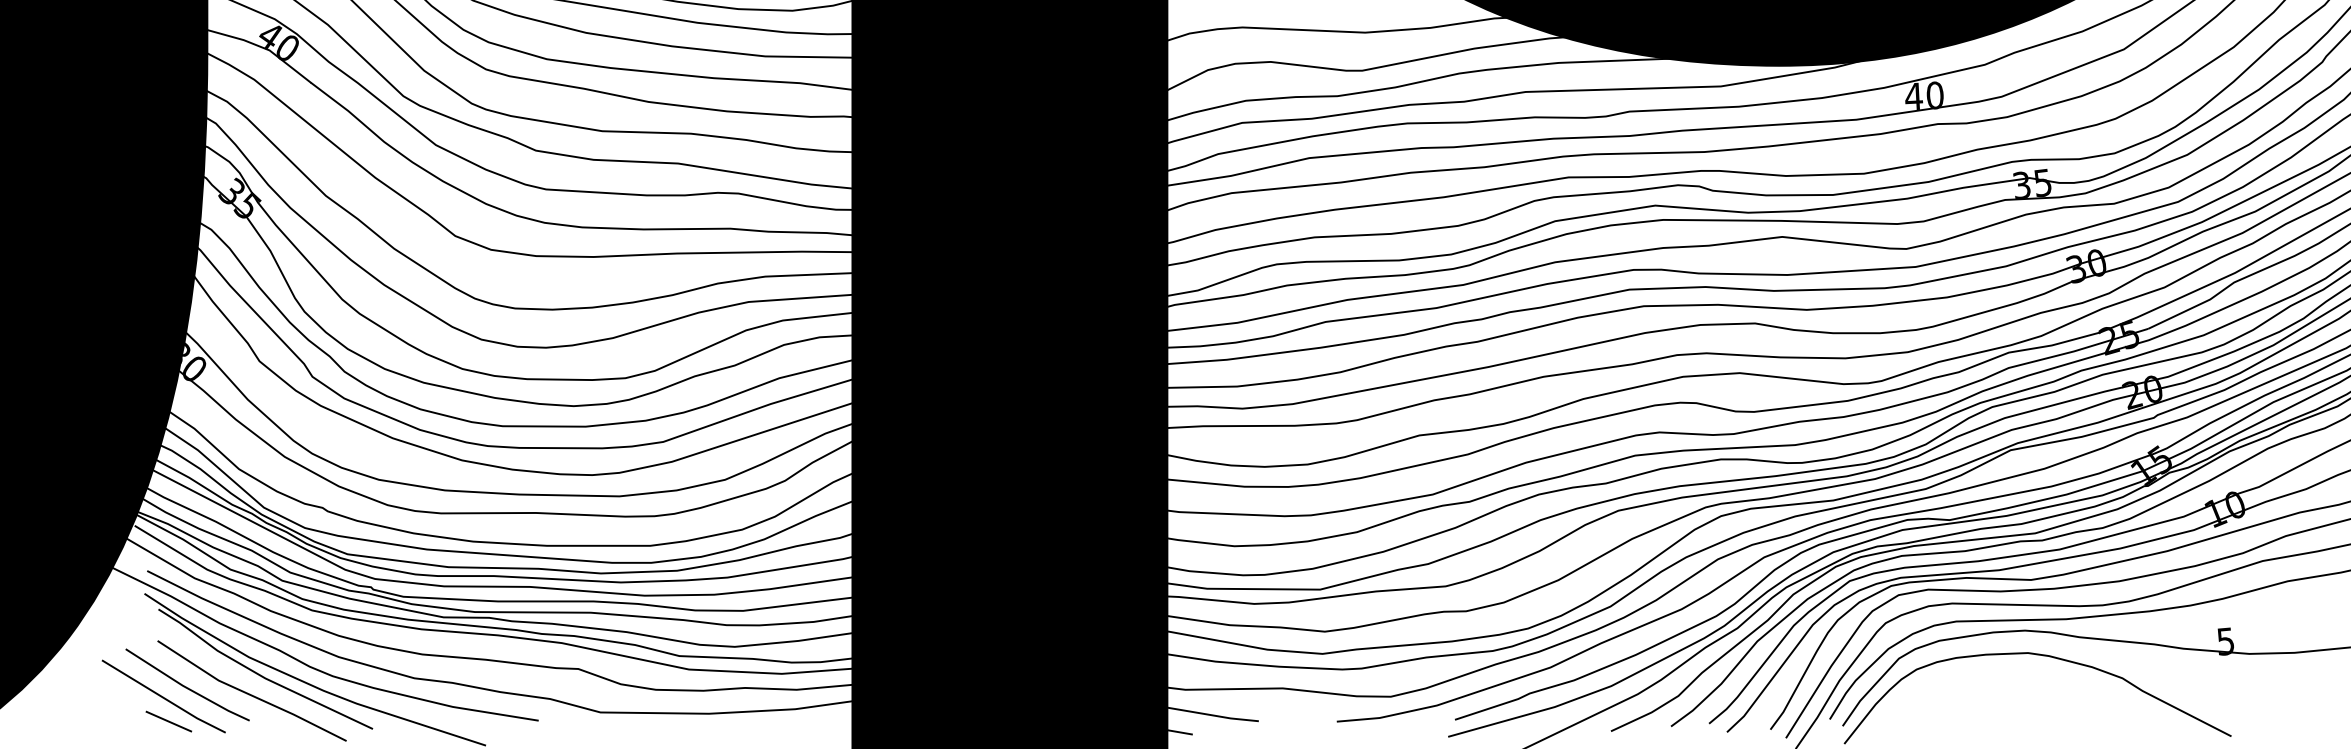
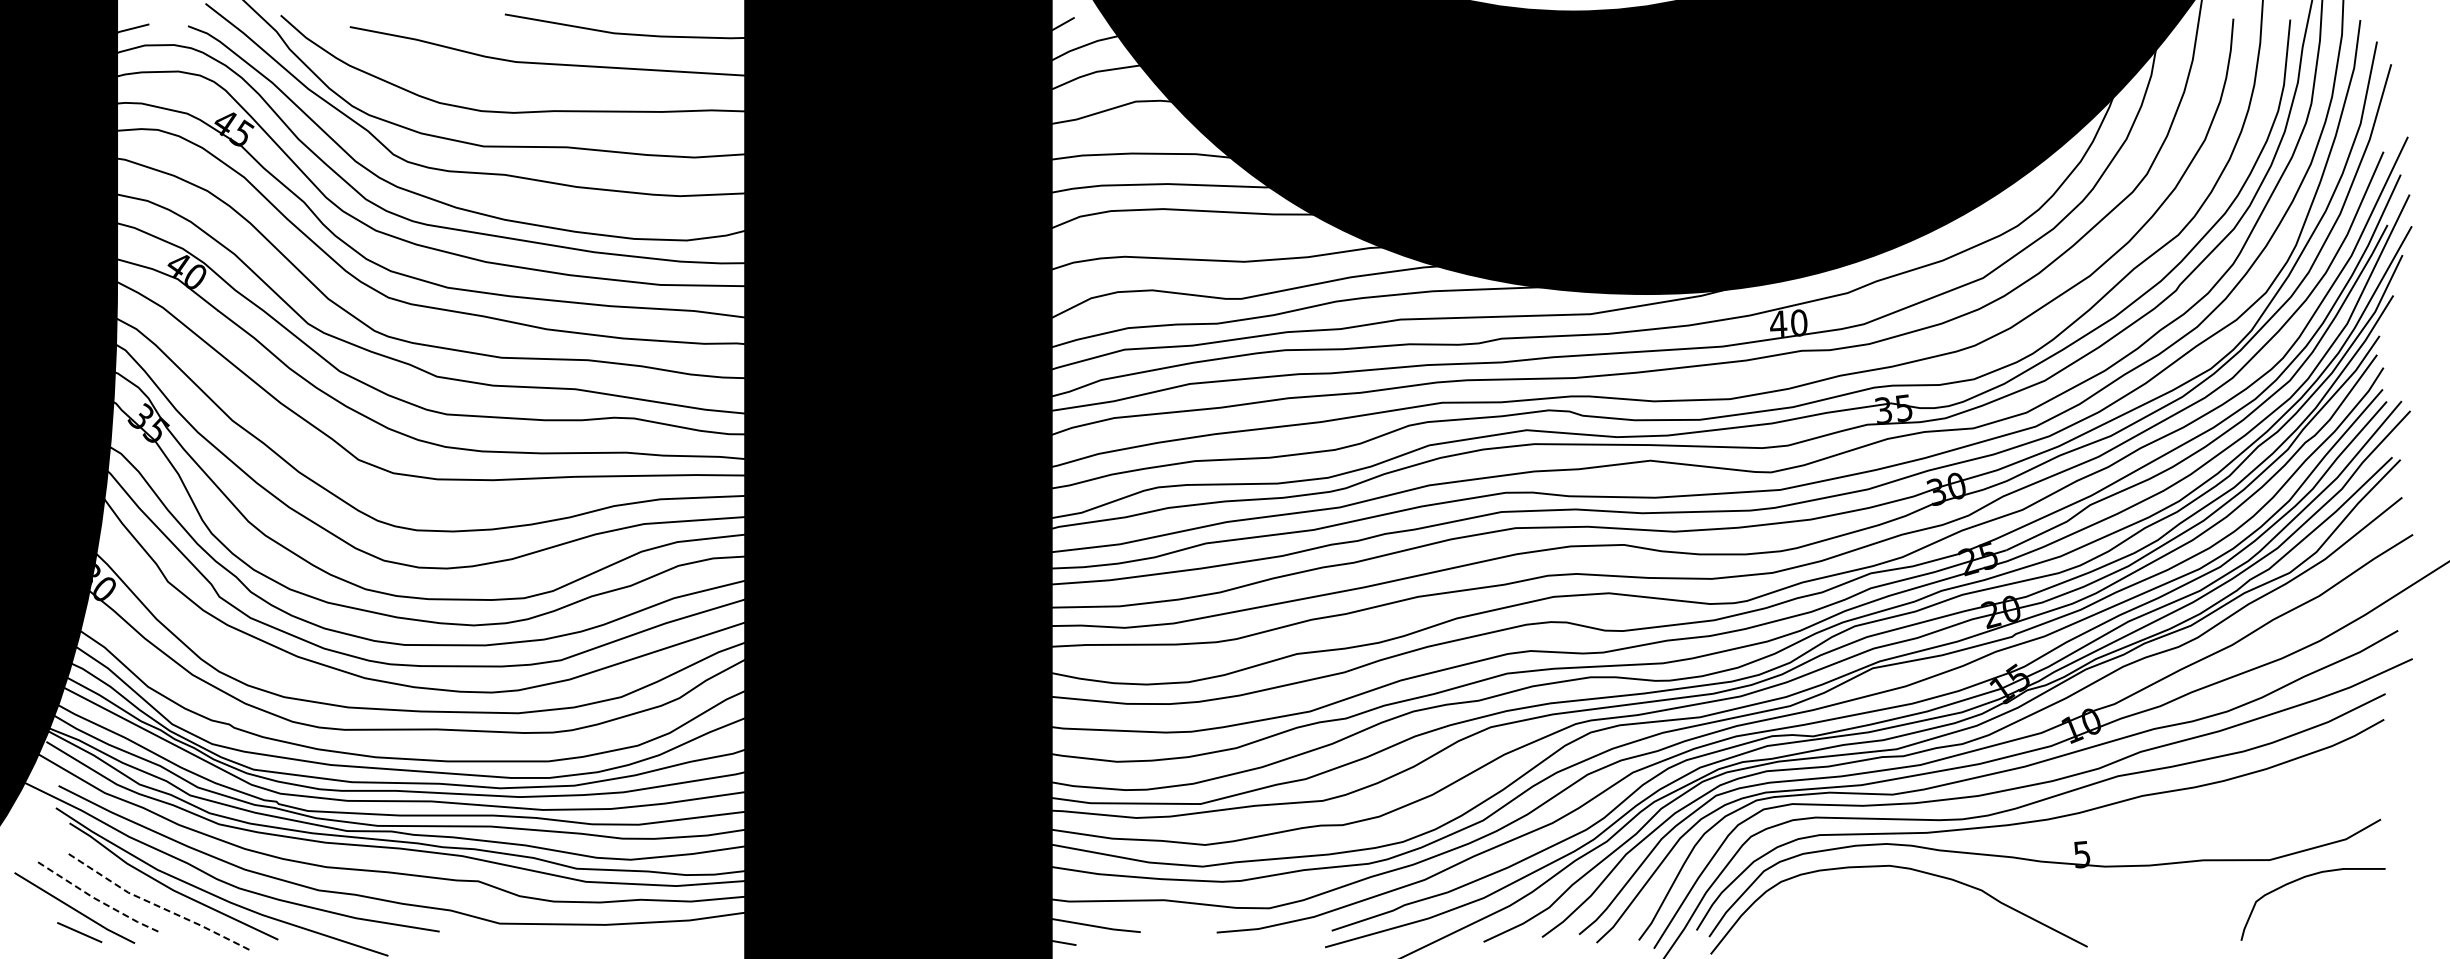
line: (186, 687) -> (96, 899), solid -> dashed
line: (250, 694) -> (159, 906), solid -> dashed

